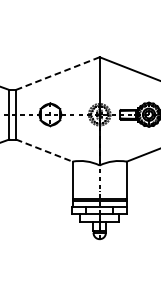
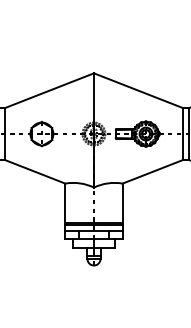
line: (57, 73) -> (49, 90), dashed -> solid
line: (44, 151) -> (35, 172), dashed -> solid

